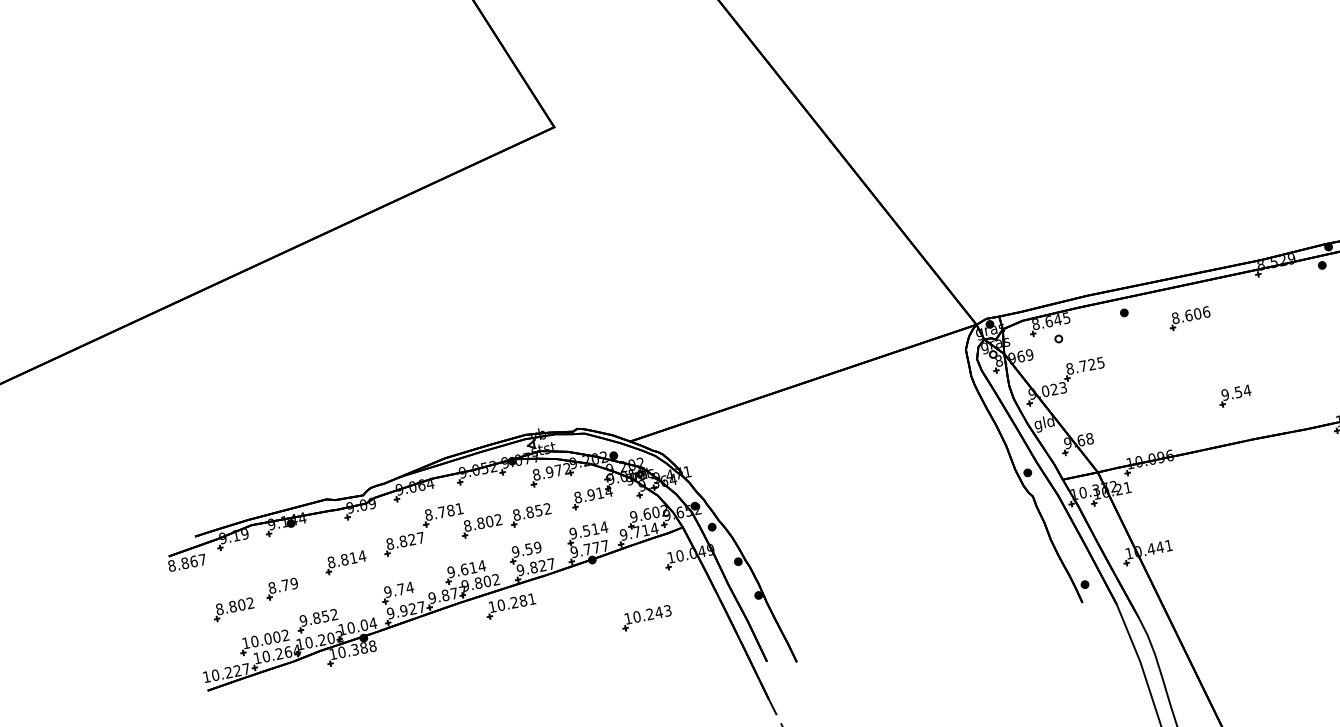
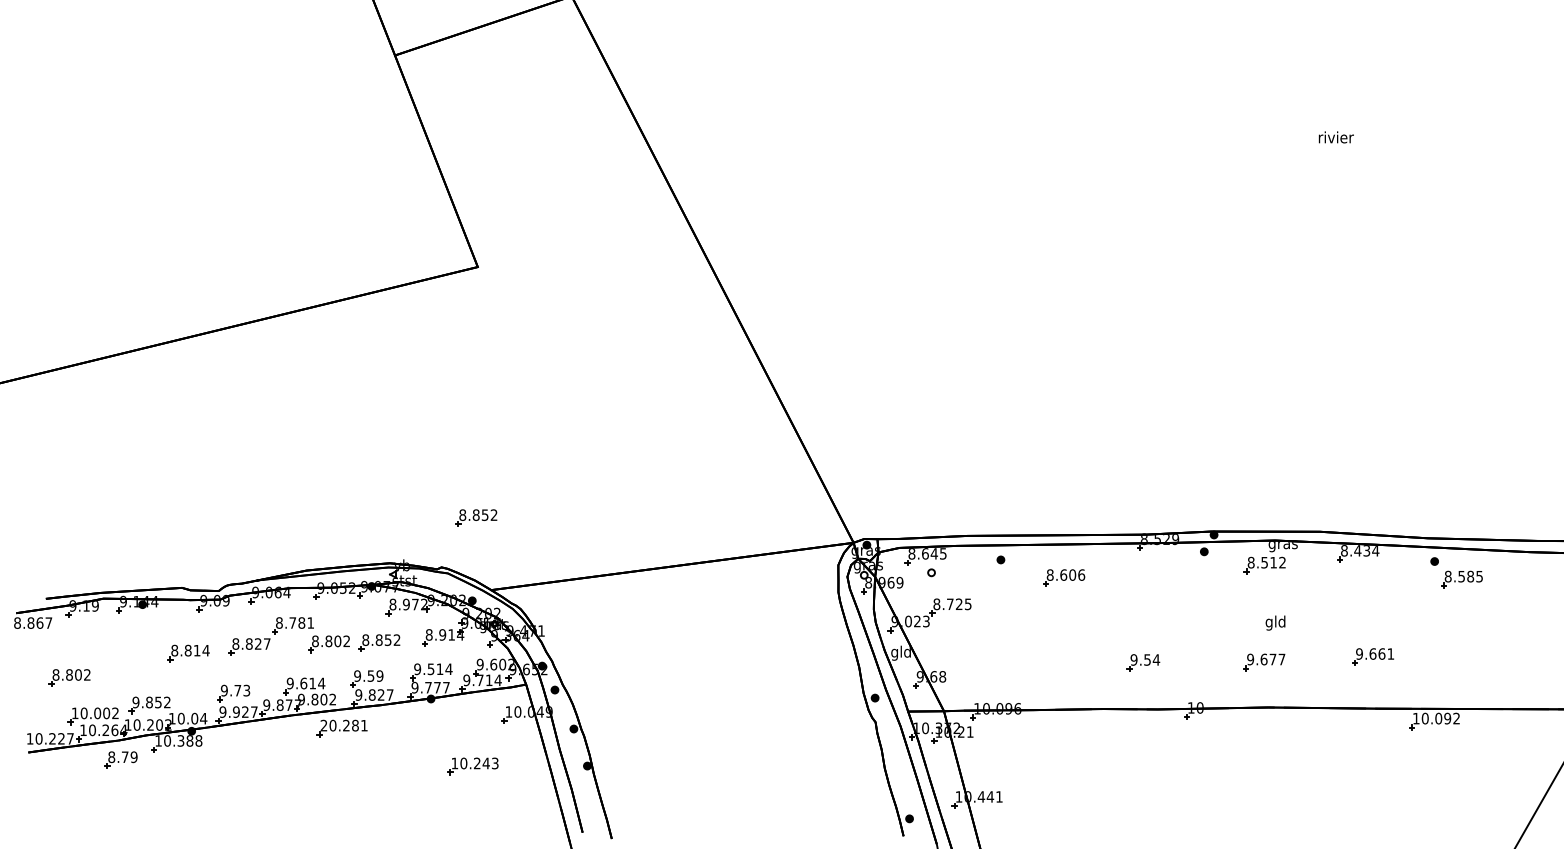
part: (601, 373) -> (476, 517), added
part: (1235, 395) -> (1143, 662), moved
text: (409, 587) -> (246, 690), 9.74 -> 9.73
part: (281, 588) -> (120, 759), moved
text: (491, 606) -> (323, 725), 10.281 -> 20.281

